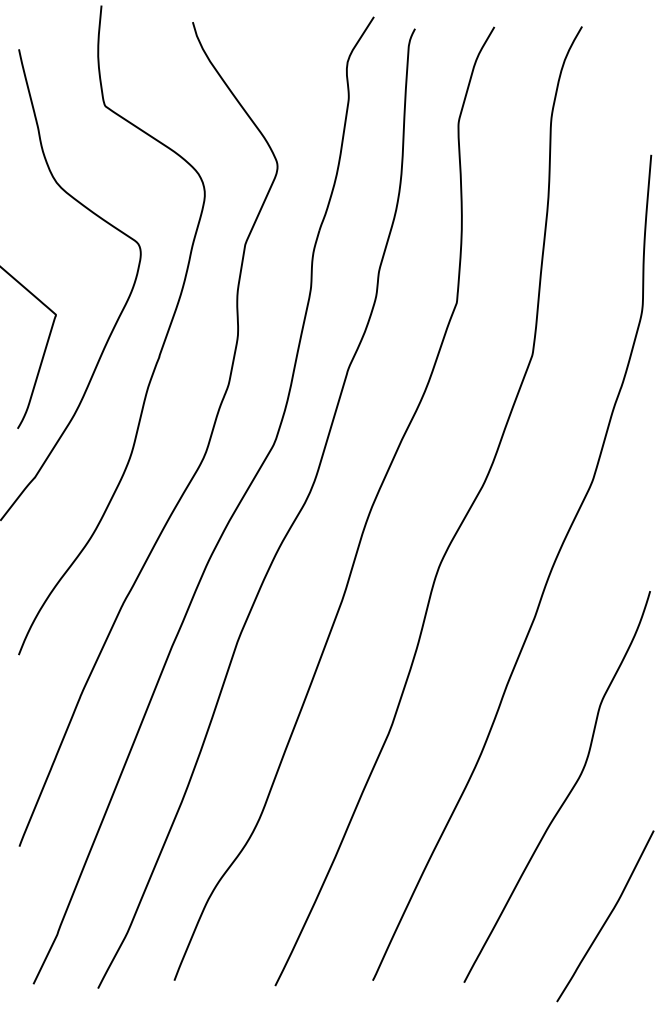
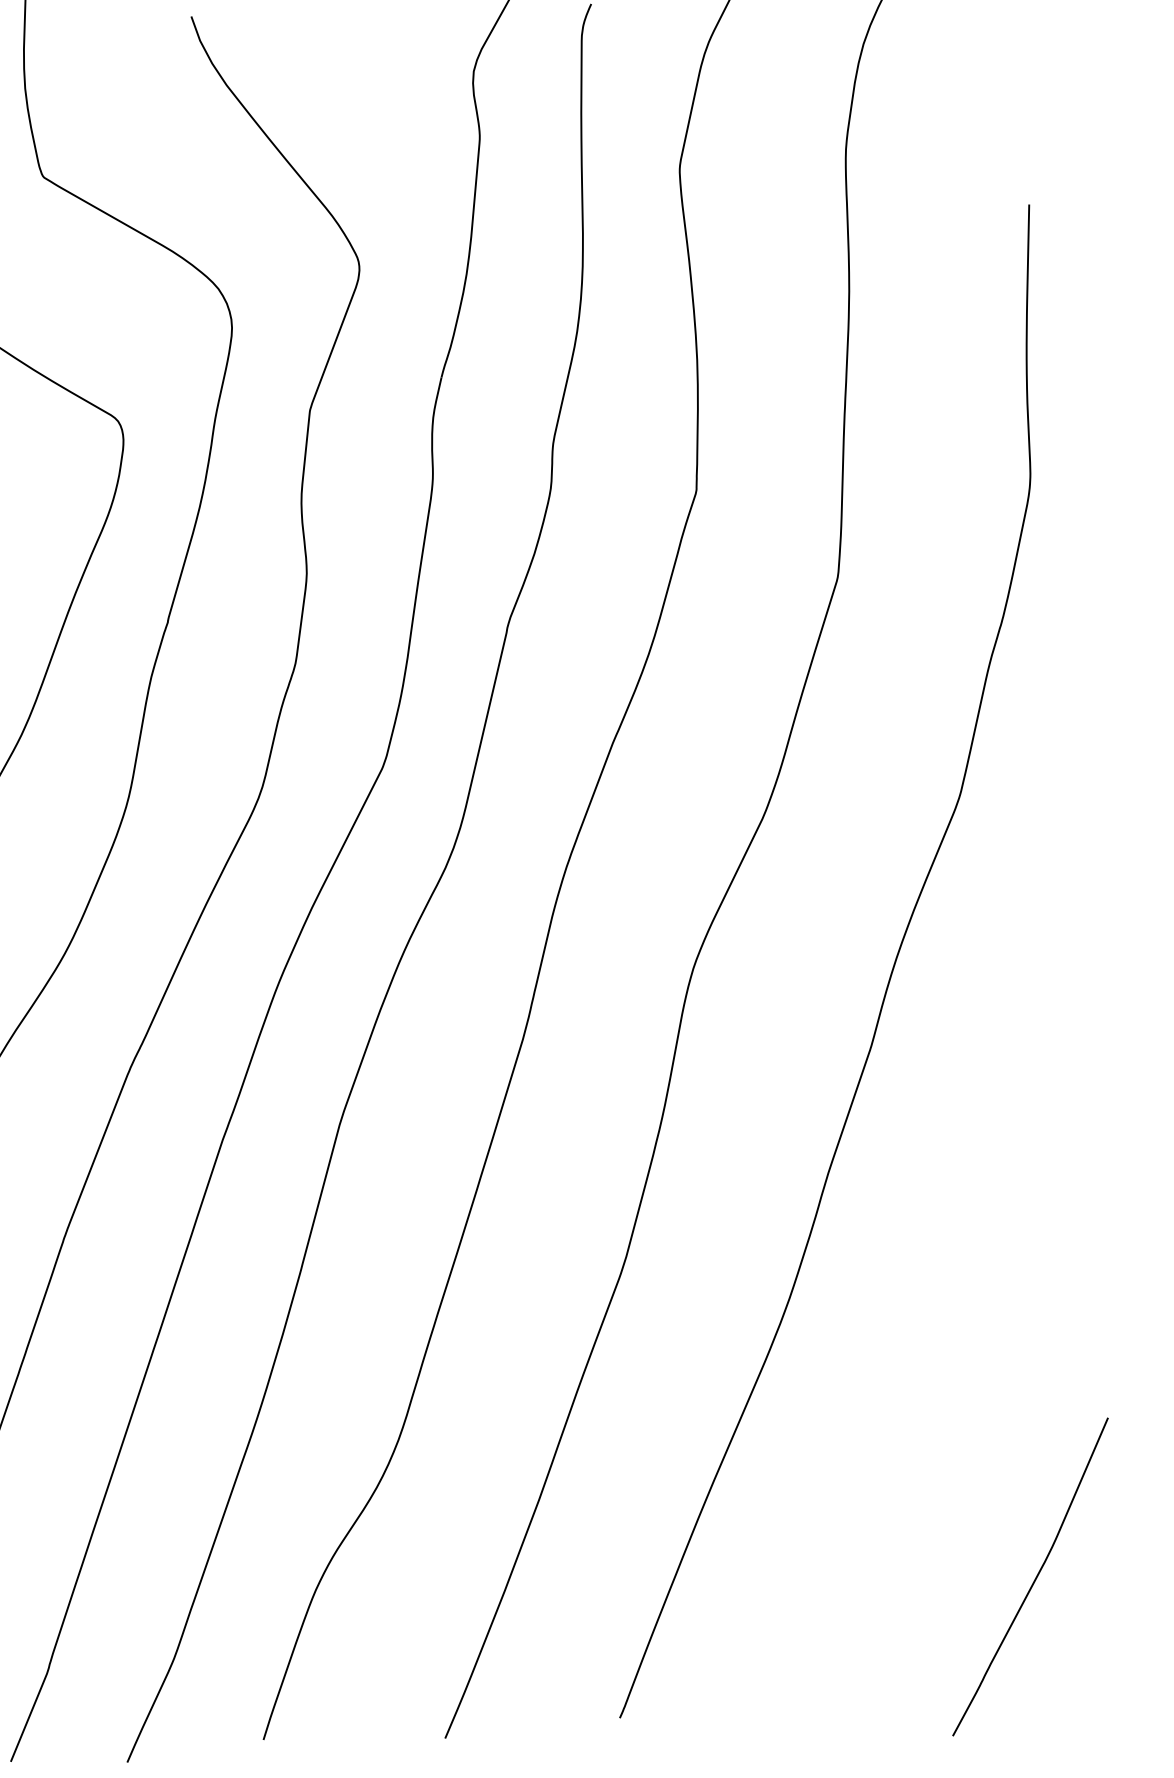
curve: (567, 794) -> (949, 1362), removed

